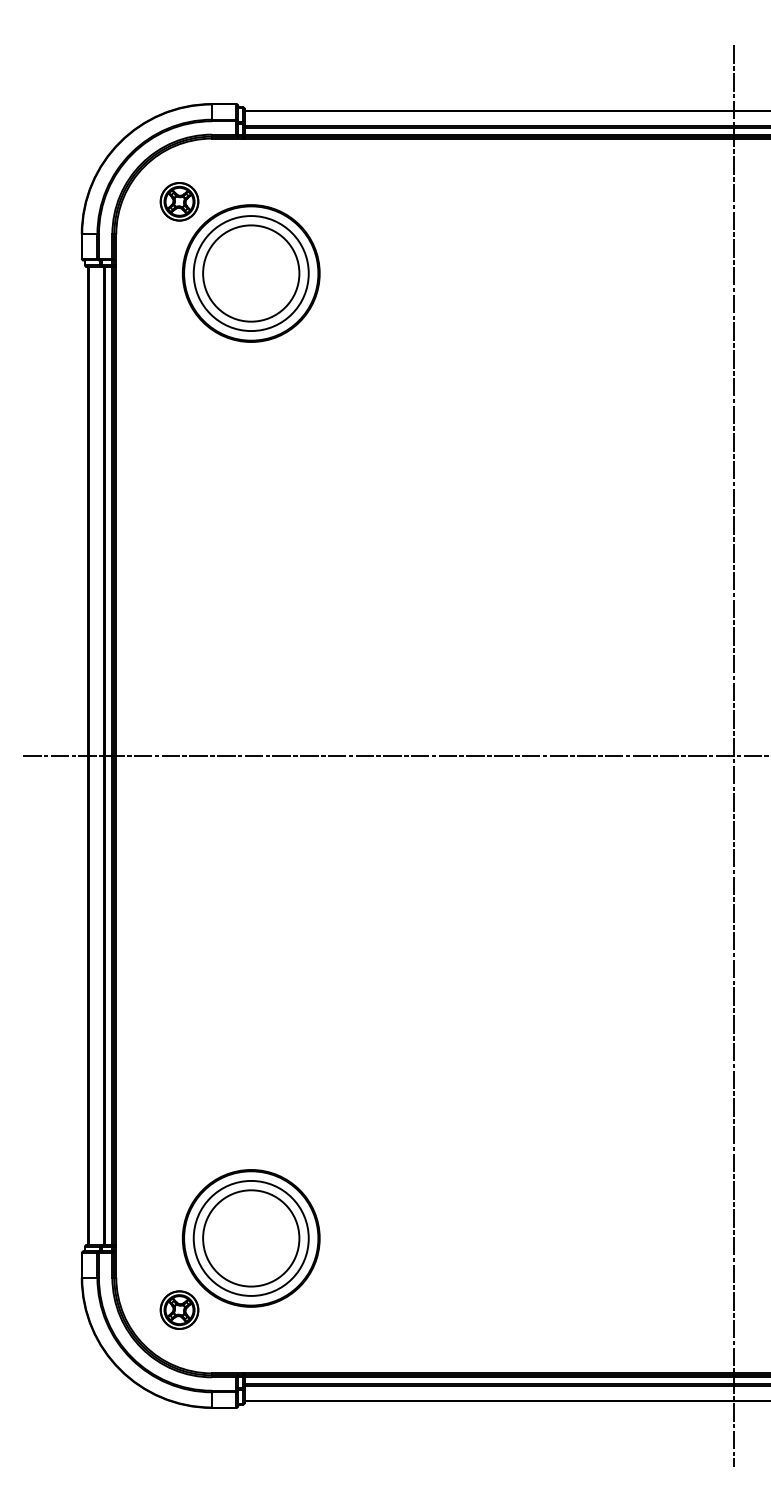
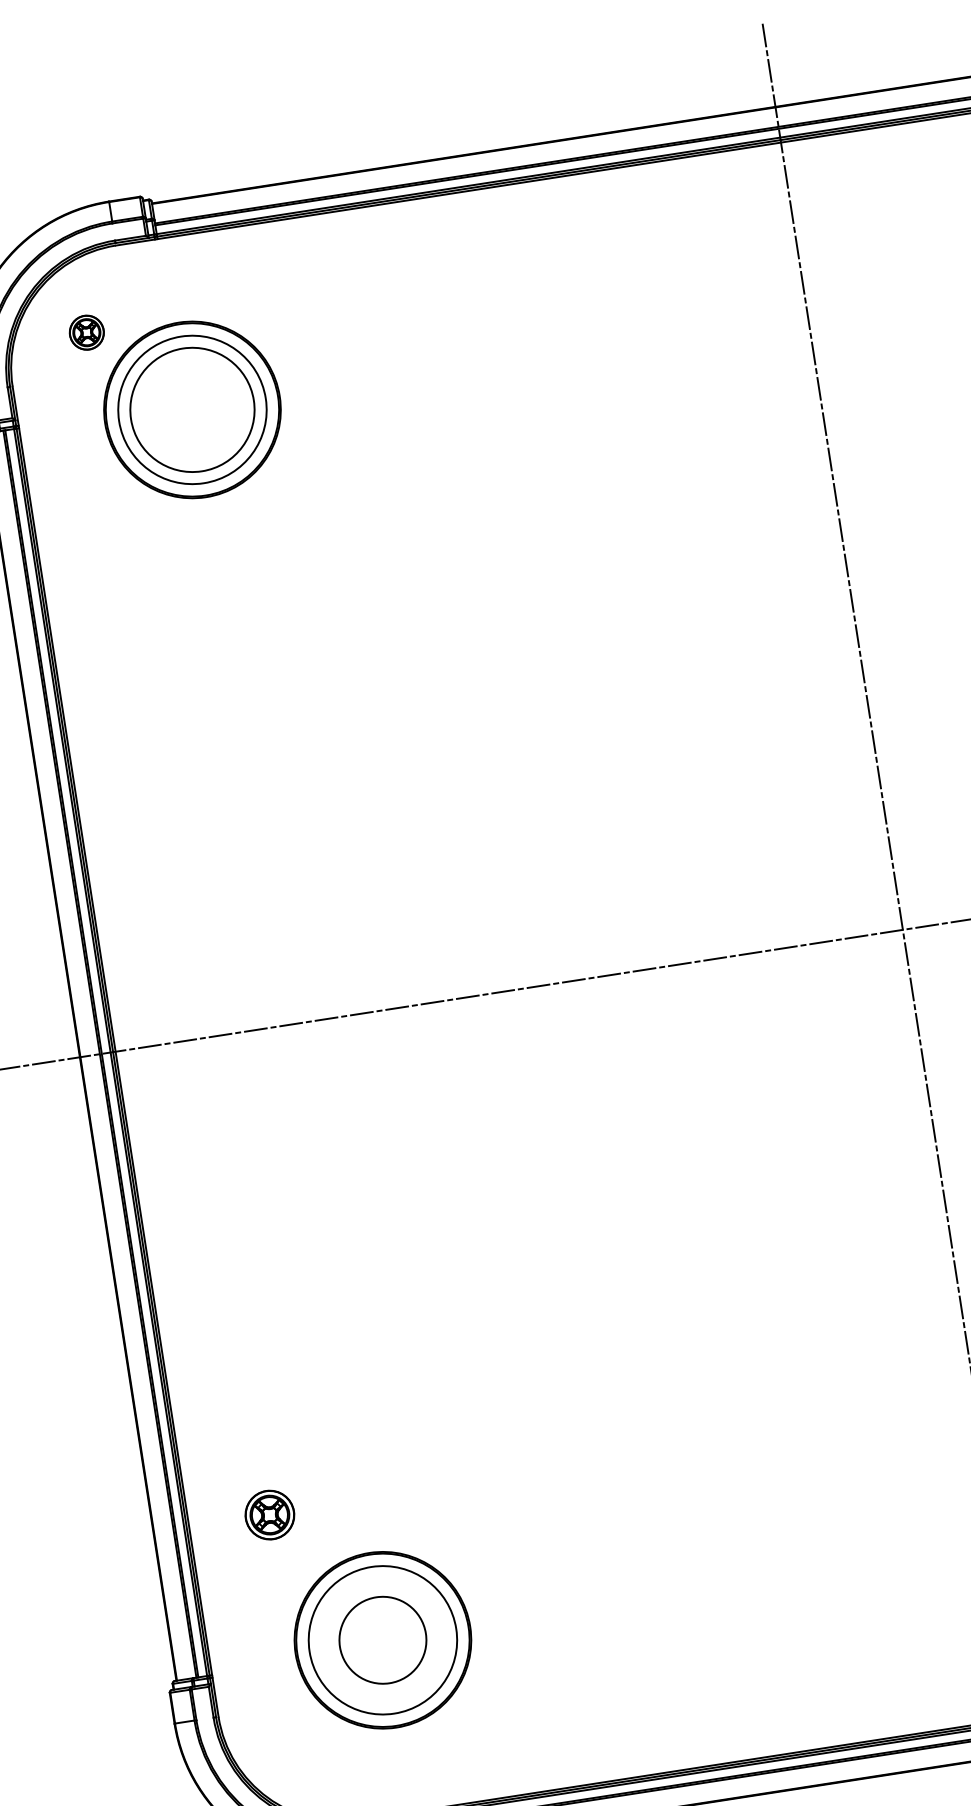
part: (179, 201) -> (86, 332), size x0.7
circle: (251, 1238) -> (383, 1640), size x0.7
part: (179, 1309) -> (269, 1514), moved

